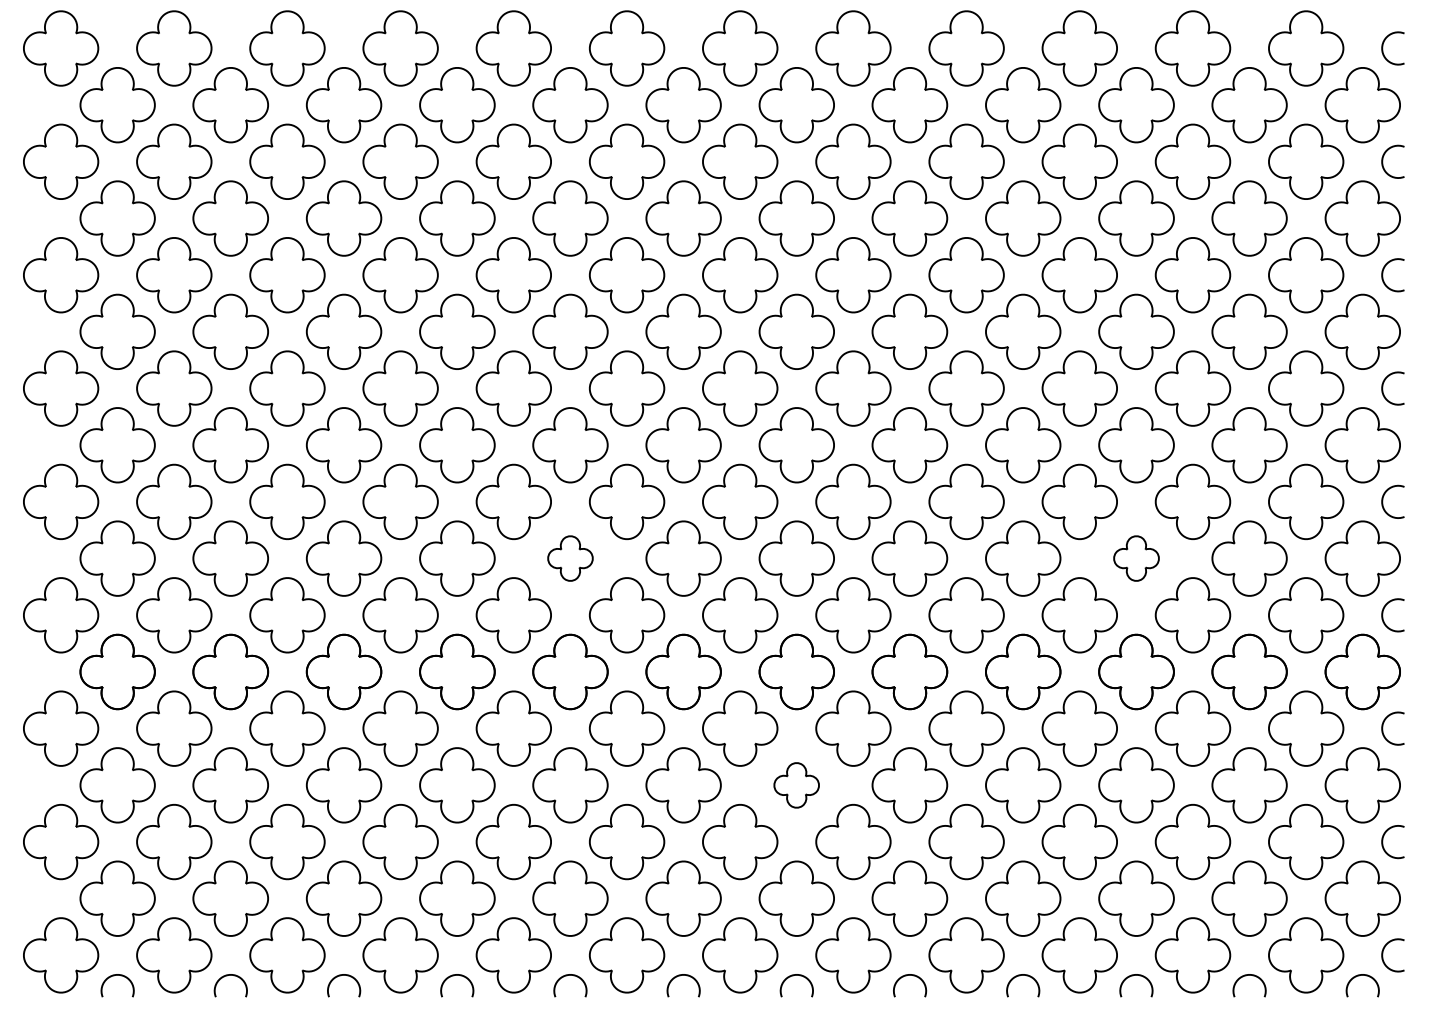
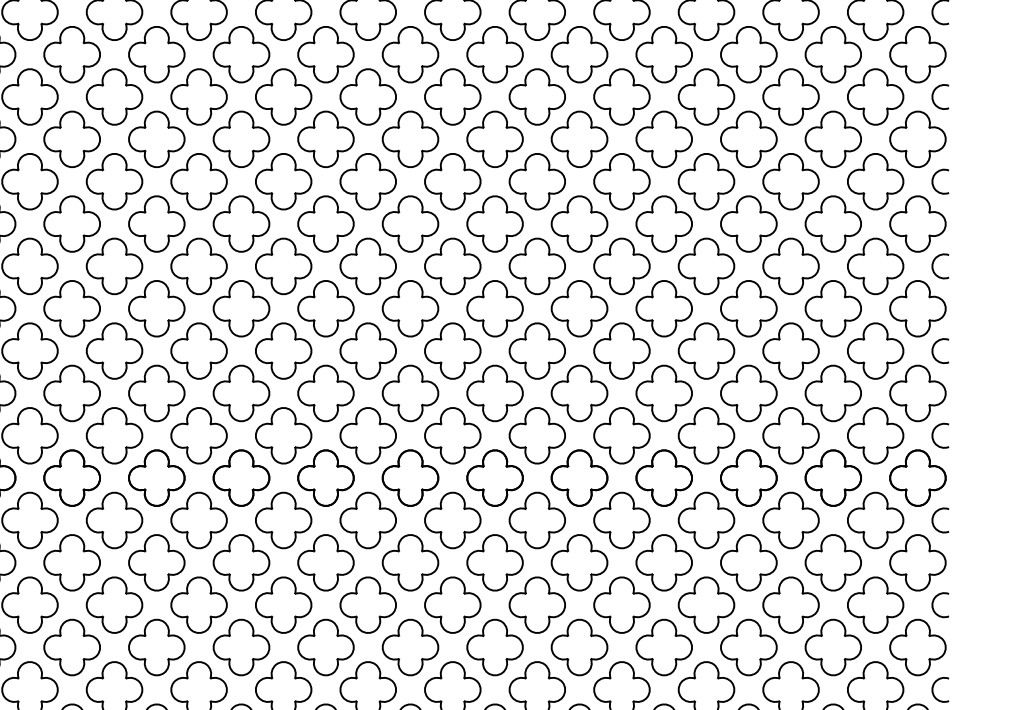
part: (570, 558) -> (325, 393), size x1.67
part: (1136, 558) -> (748, 393), size x1.67
part: (796, 785) -> (494, 562), size x1.67

